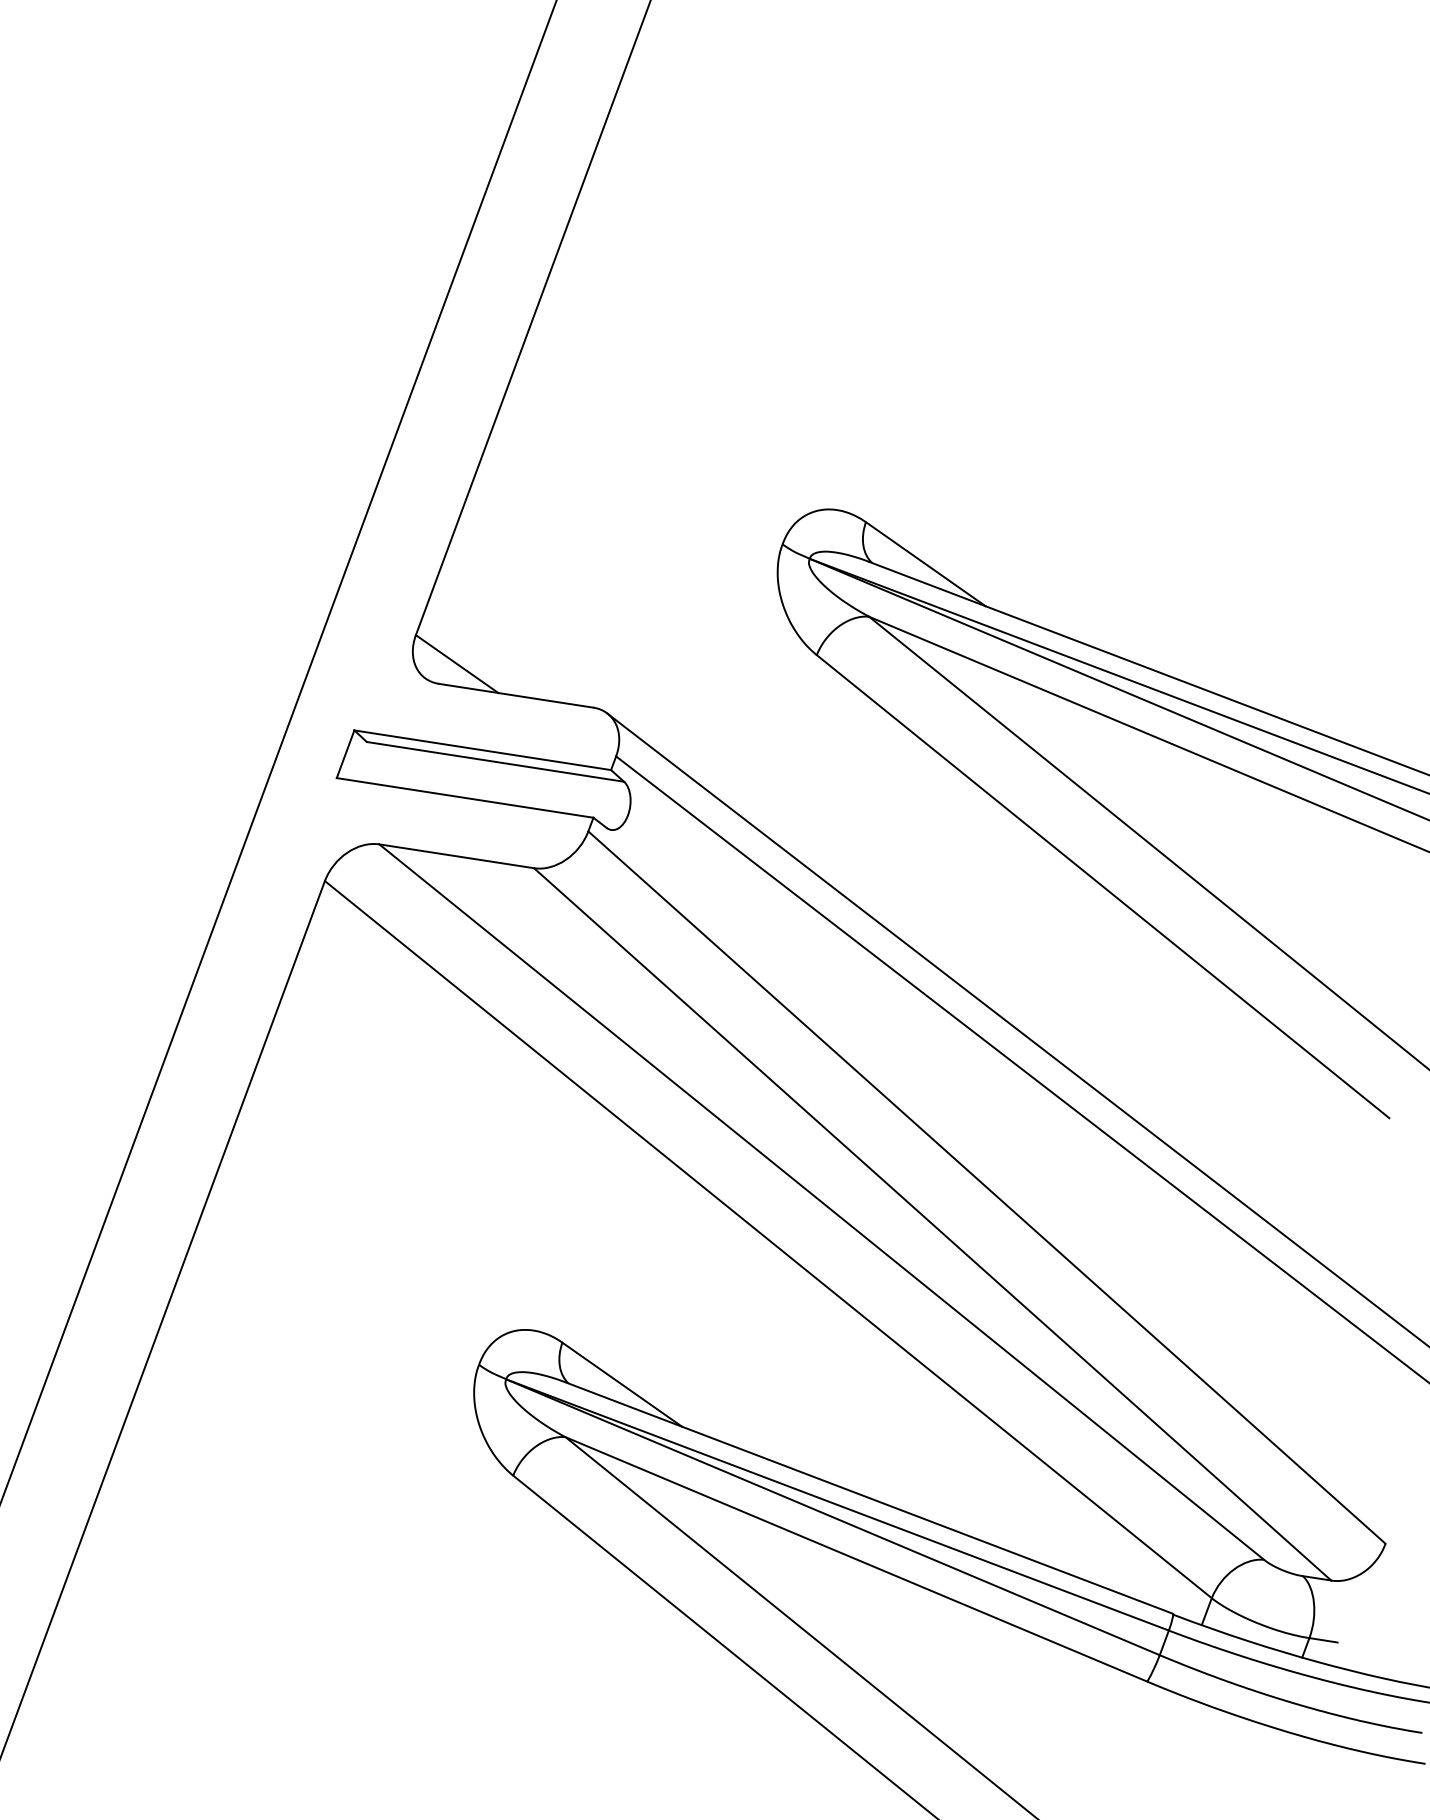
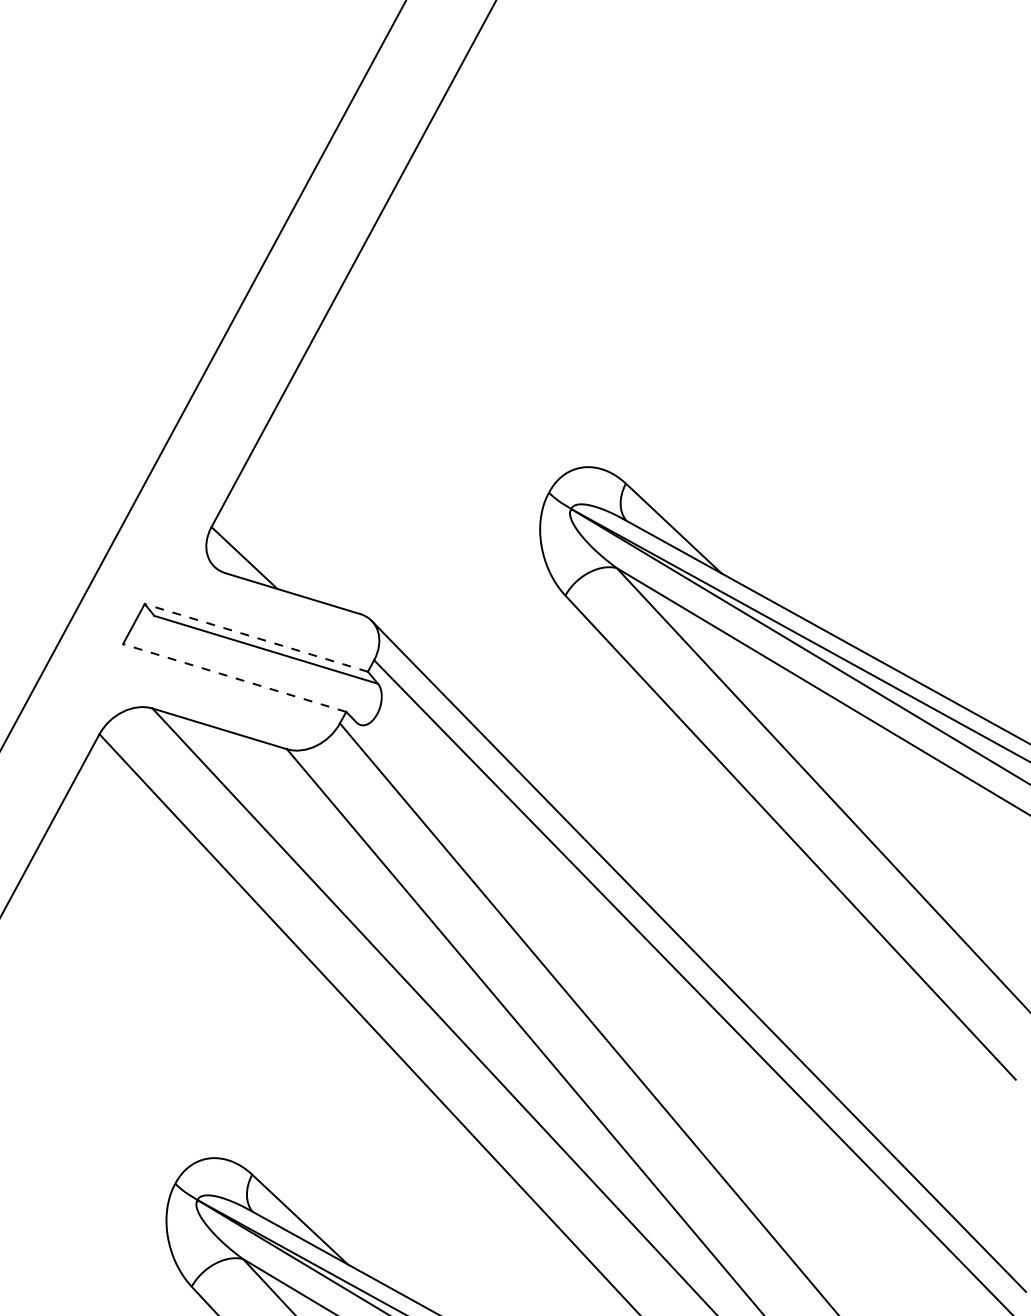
line: (482, 750) -> (256, 638), solid -> dashed
line: (465, 797) -> (235, 677), solid -> dashed

